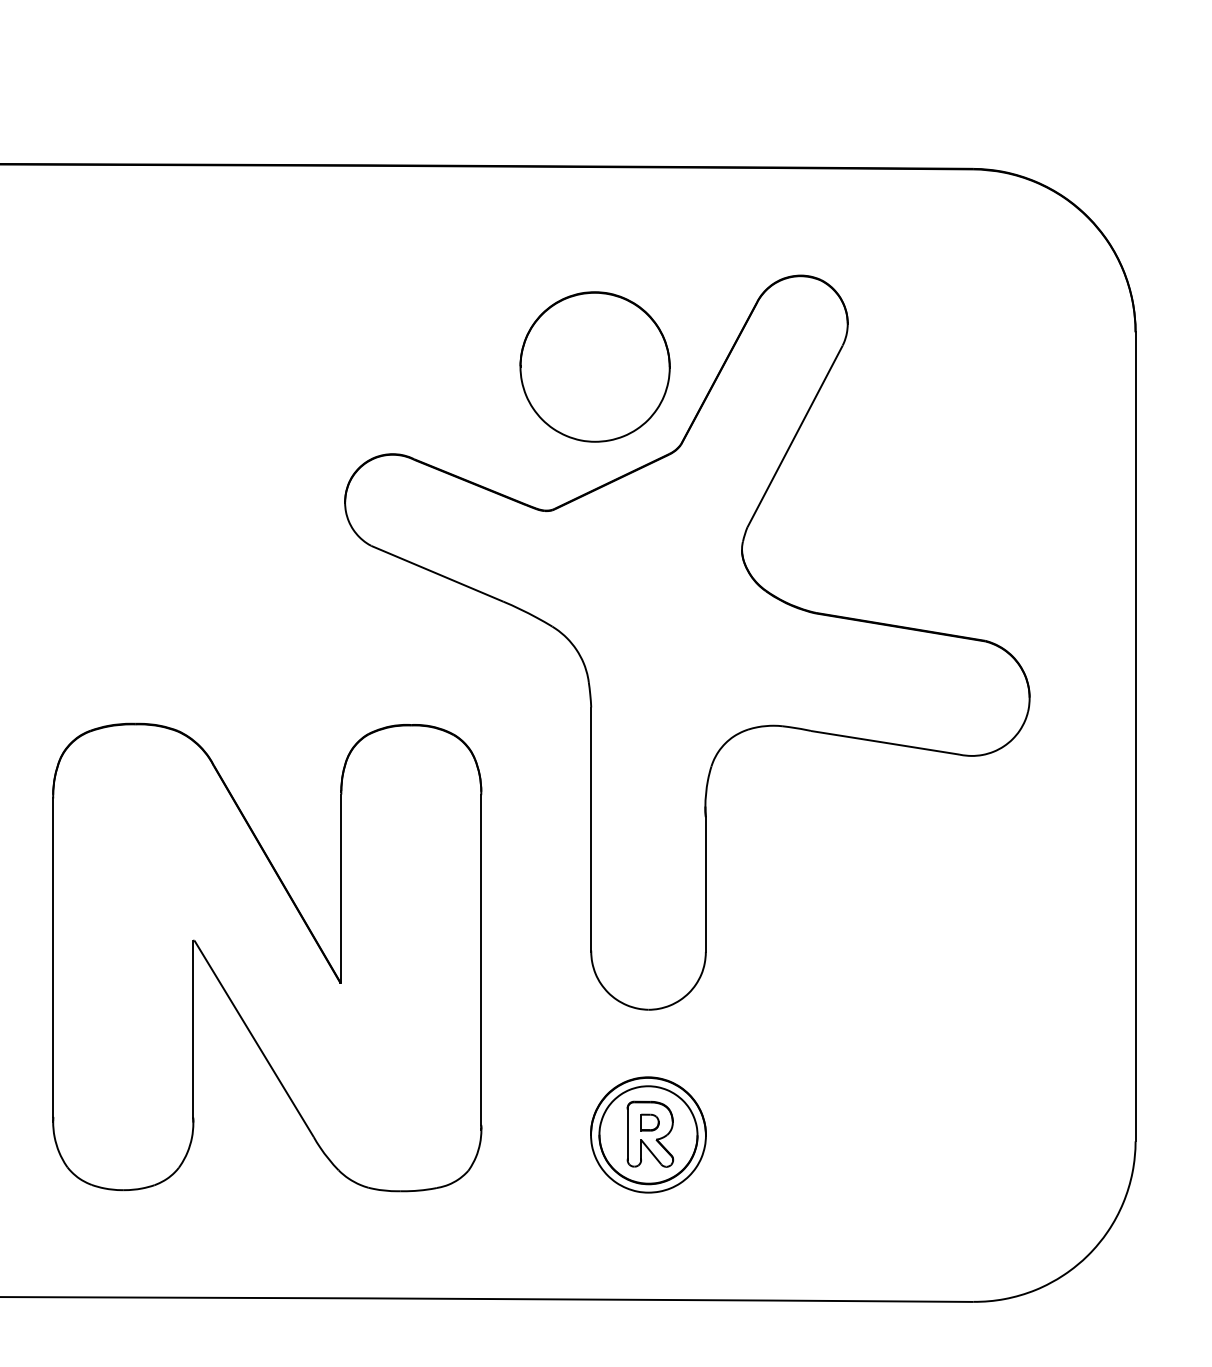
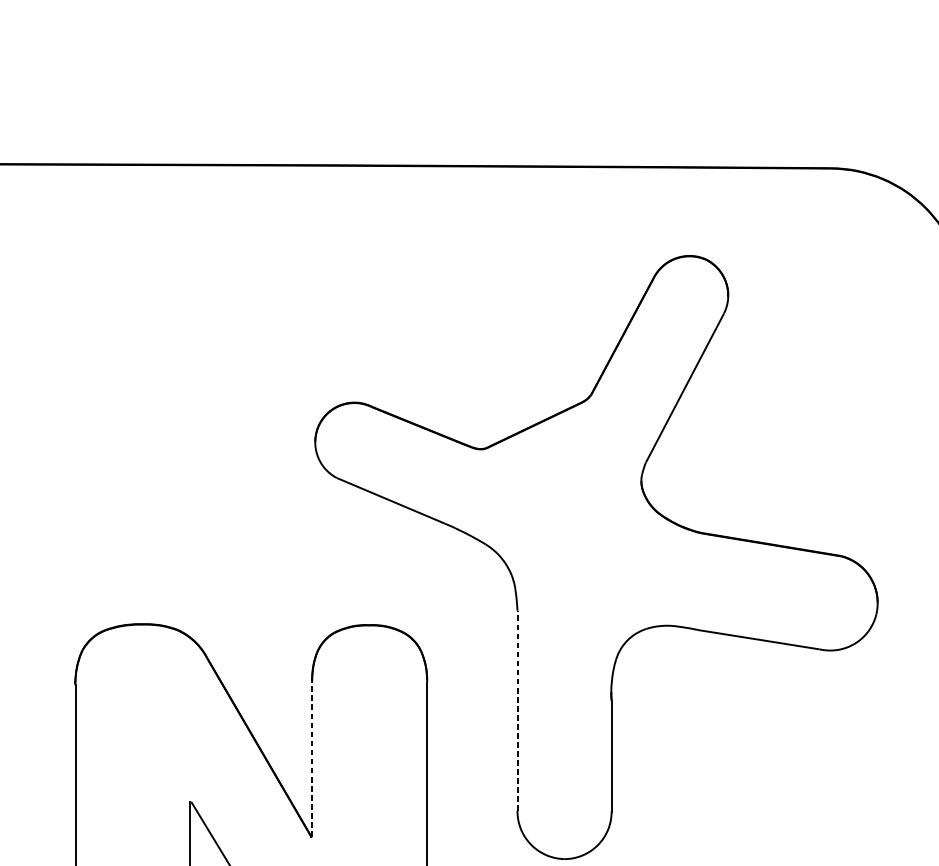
part: (594, 366) -> (520, 330), removed
line: (591, 829) -> (517, 710), solid -> dashed
line: (341, 888) -> (312, 759), solid -> dashed

